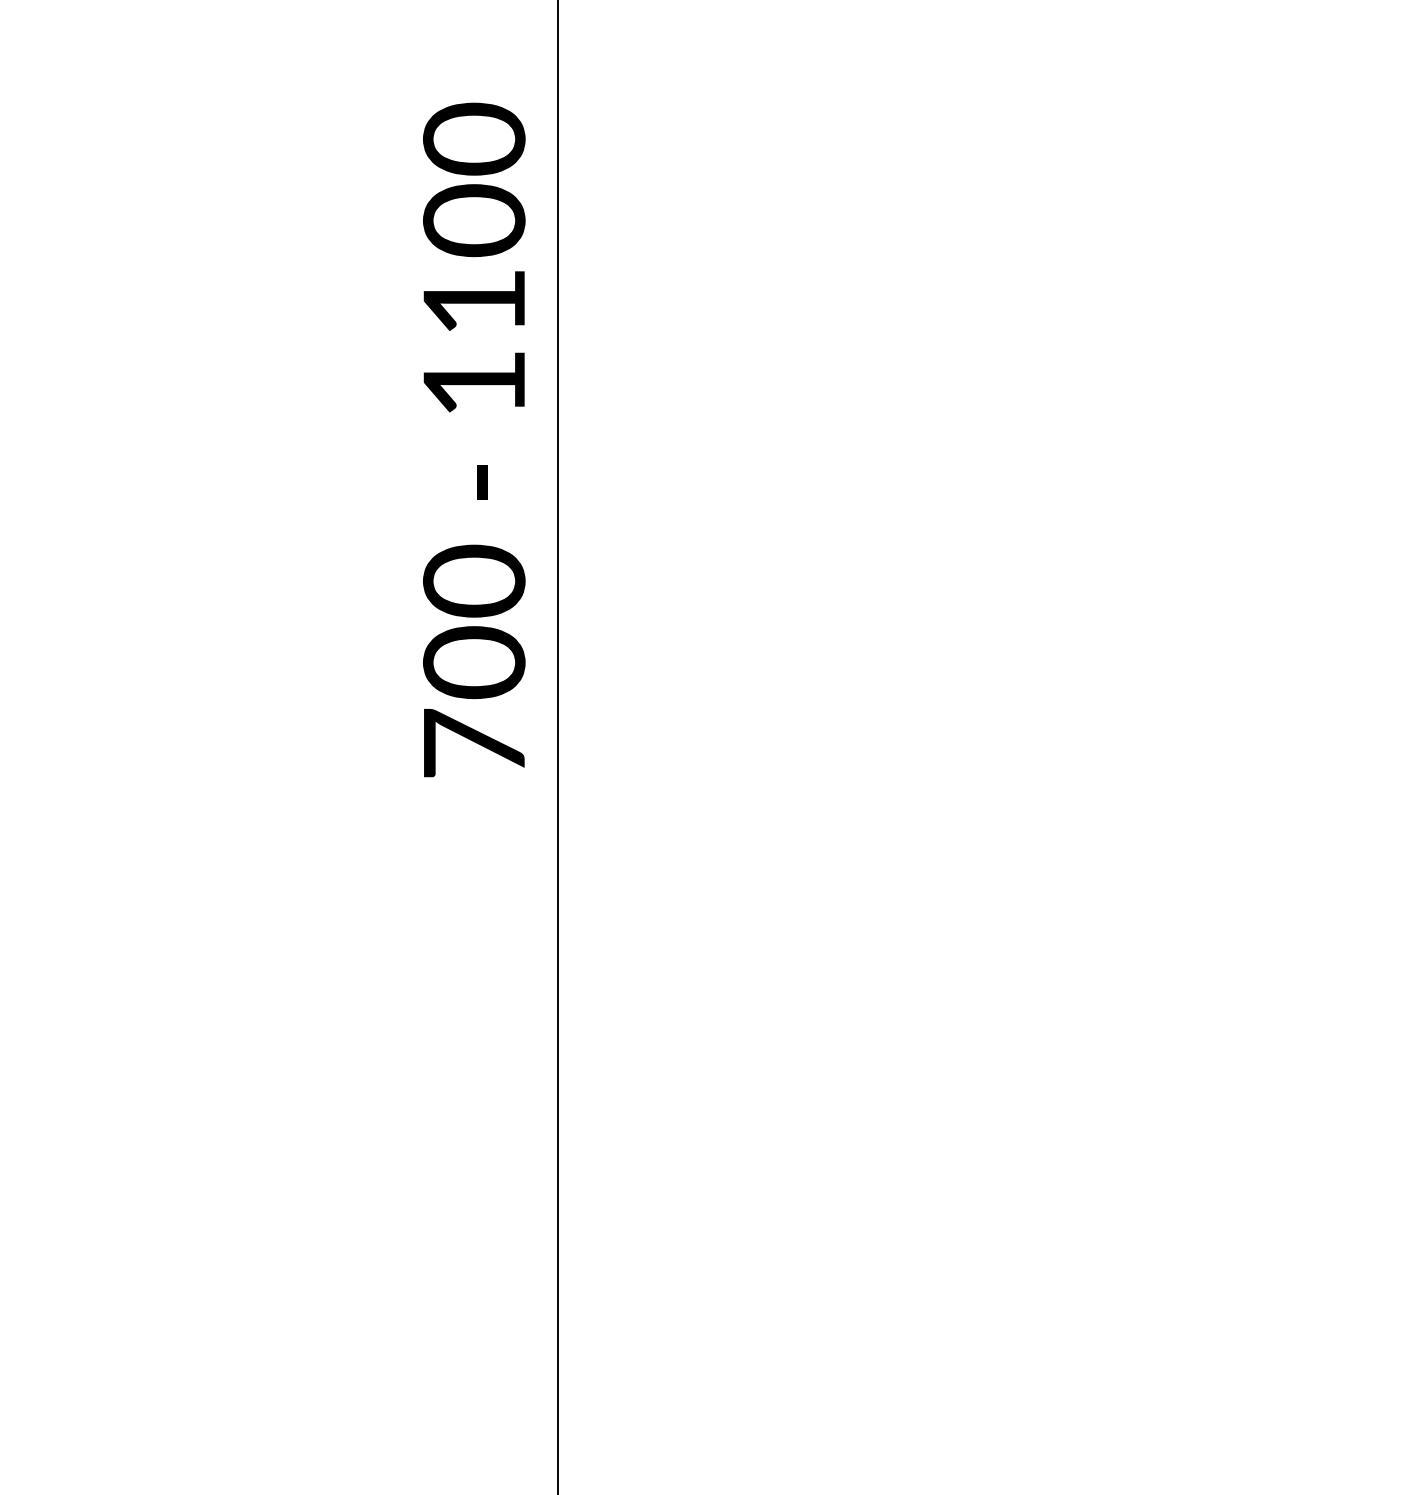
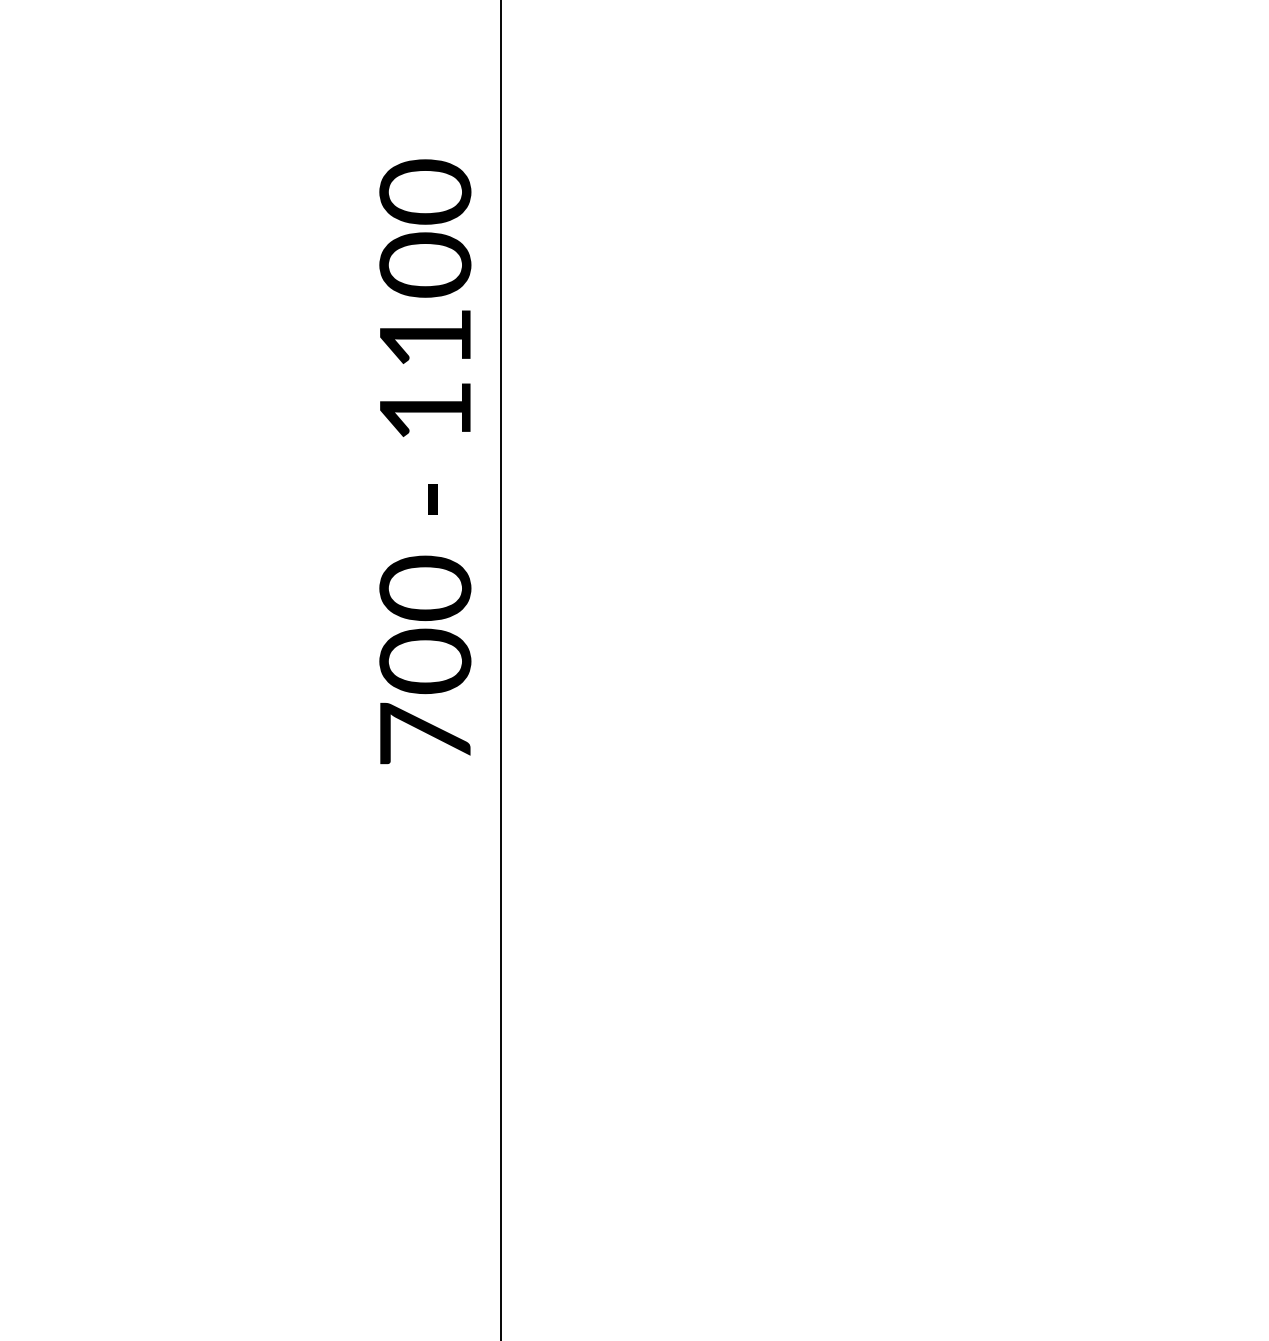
text: (474, 439) -> (425, 461), moved

